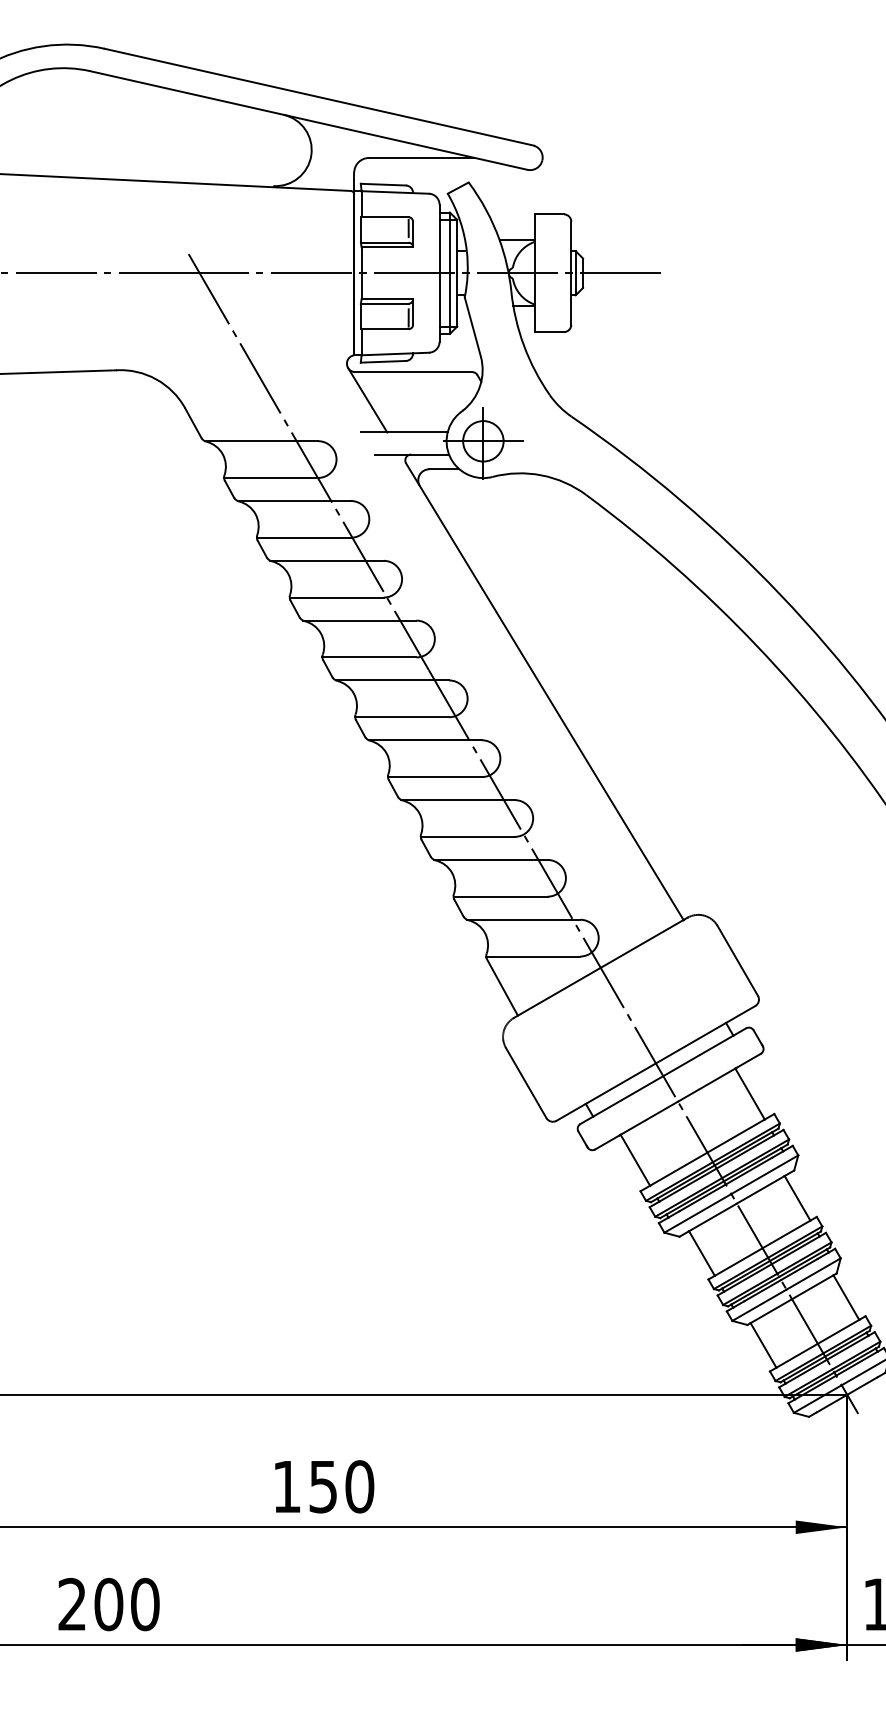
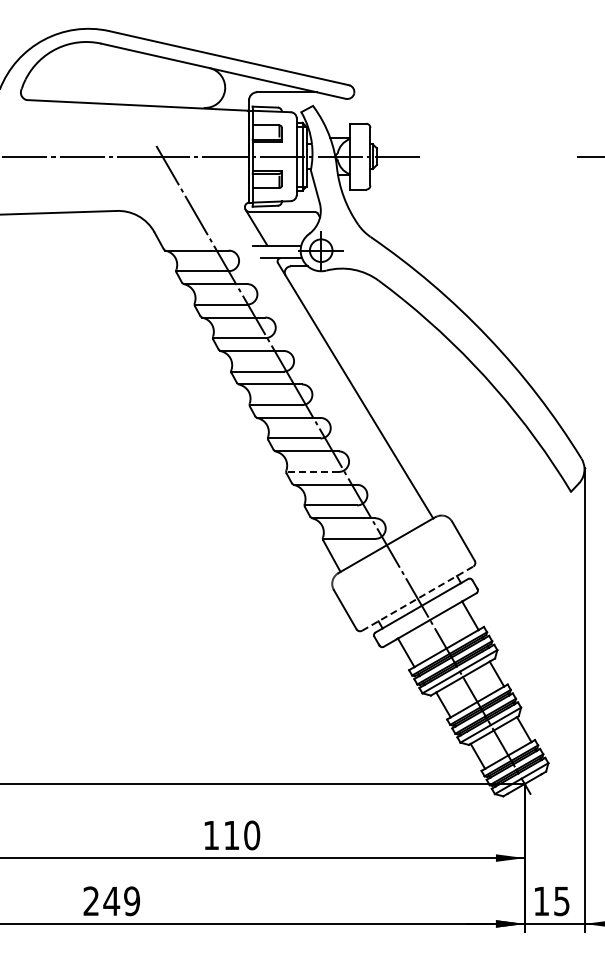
line: (467, 836) -> (312, 471), solid -> dashed
line: (657, 1063) -> (418, 598), solid -> dashed
text: (322, 1486) -> (231, 835), 150 -> 110
text: (126, 1604) -> (121, 901), 200 -> 249

